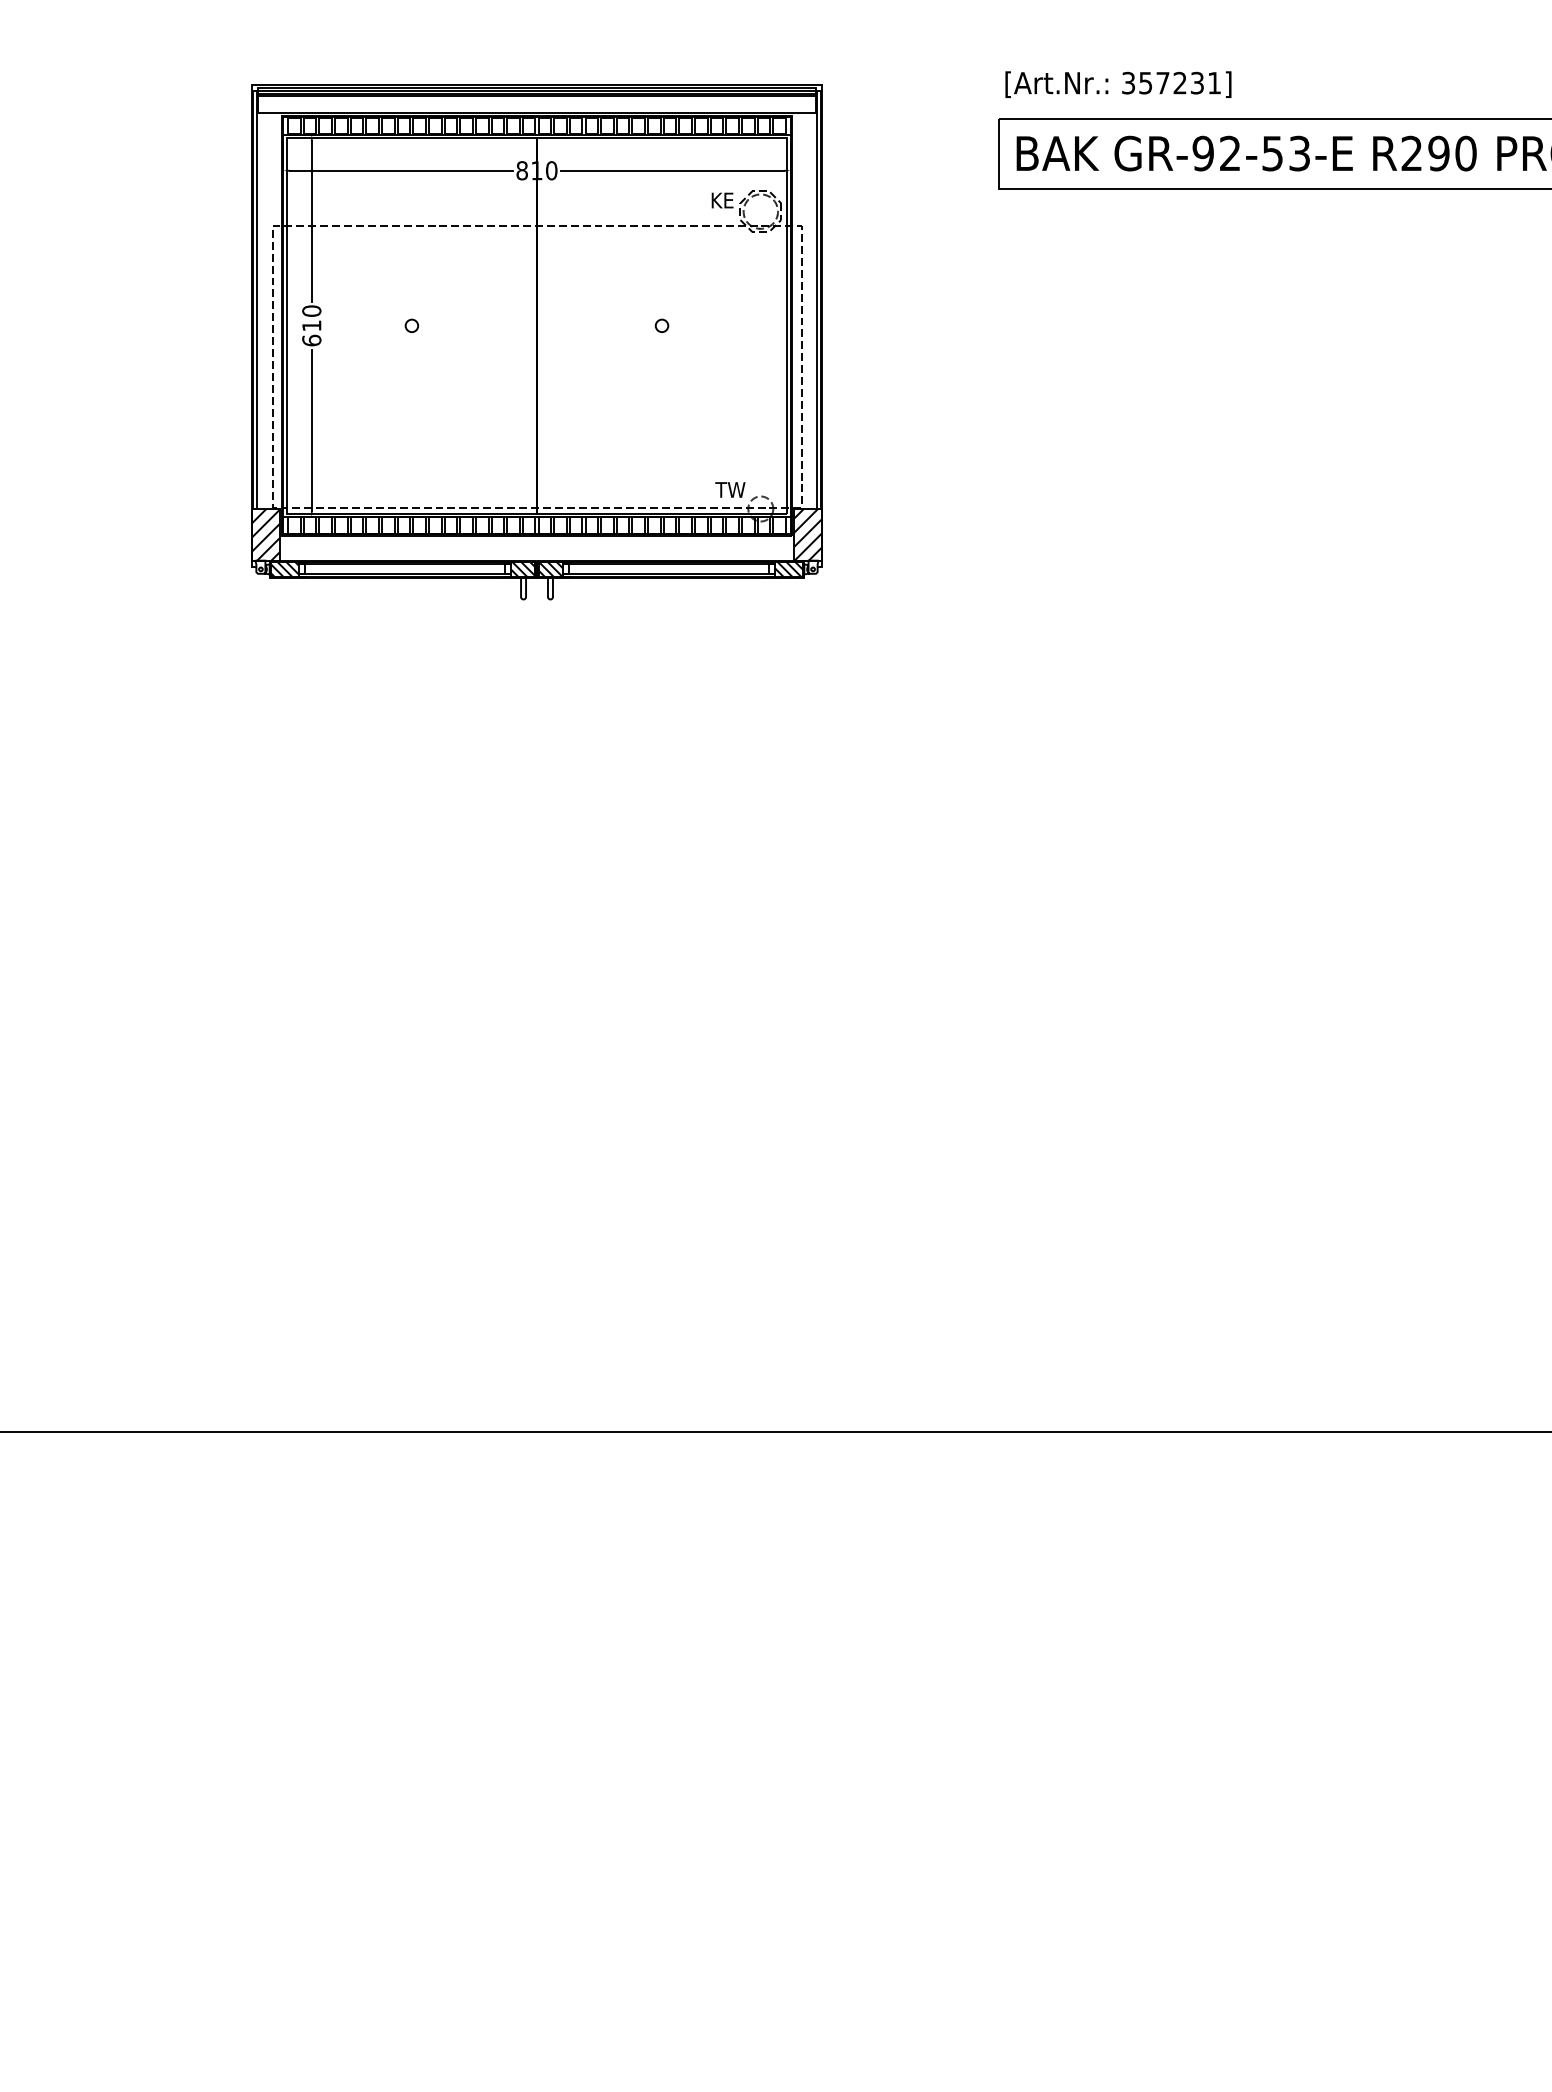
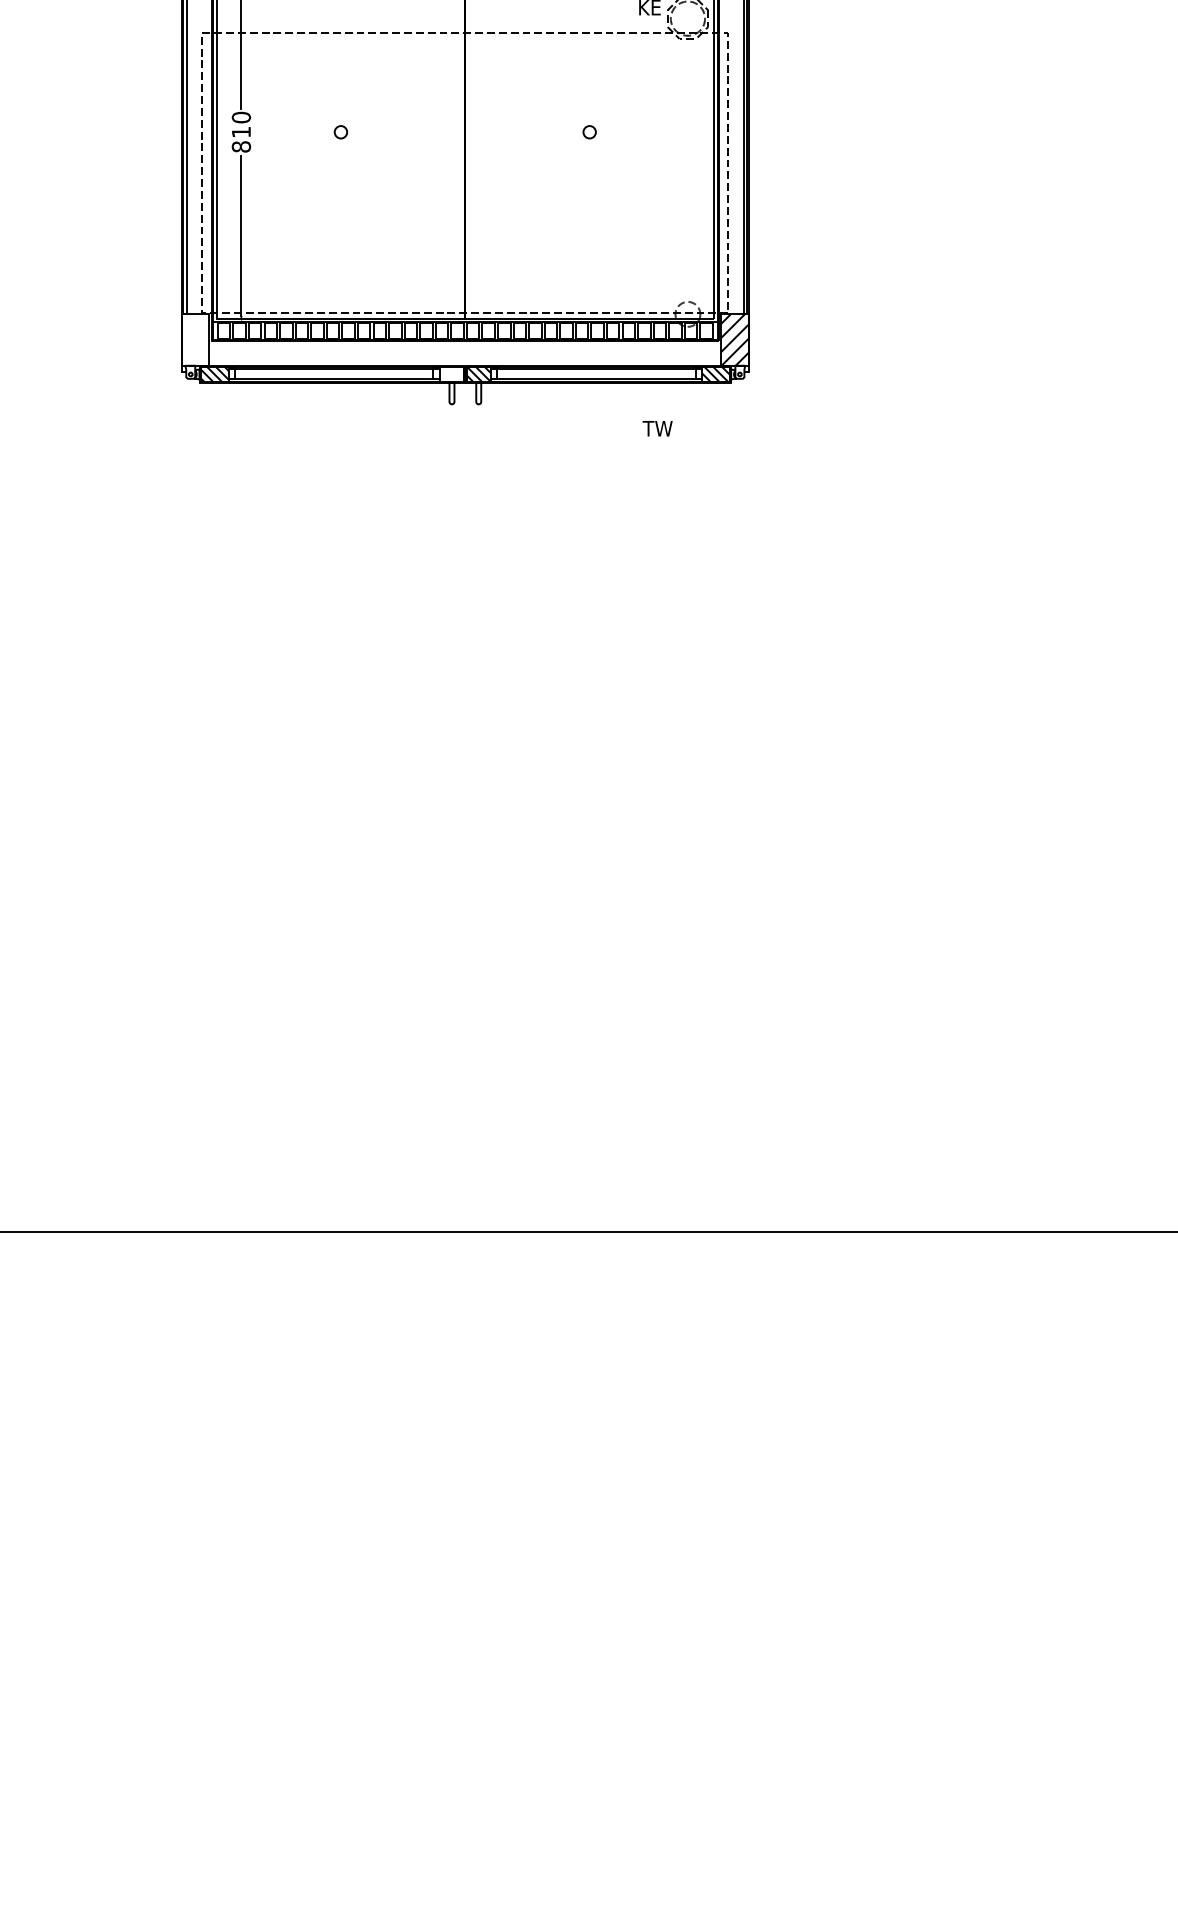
text: (311, 340) -> (241, 146), 610 -> 810
text: (730, 489) -> (657, 428), moved
hatch: (265, 534) -> (195, 339), removed
hatch: (523, 568) -> (451, 373), removed

